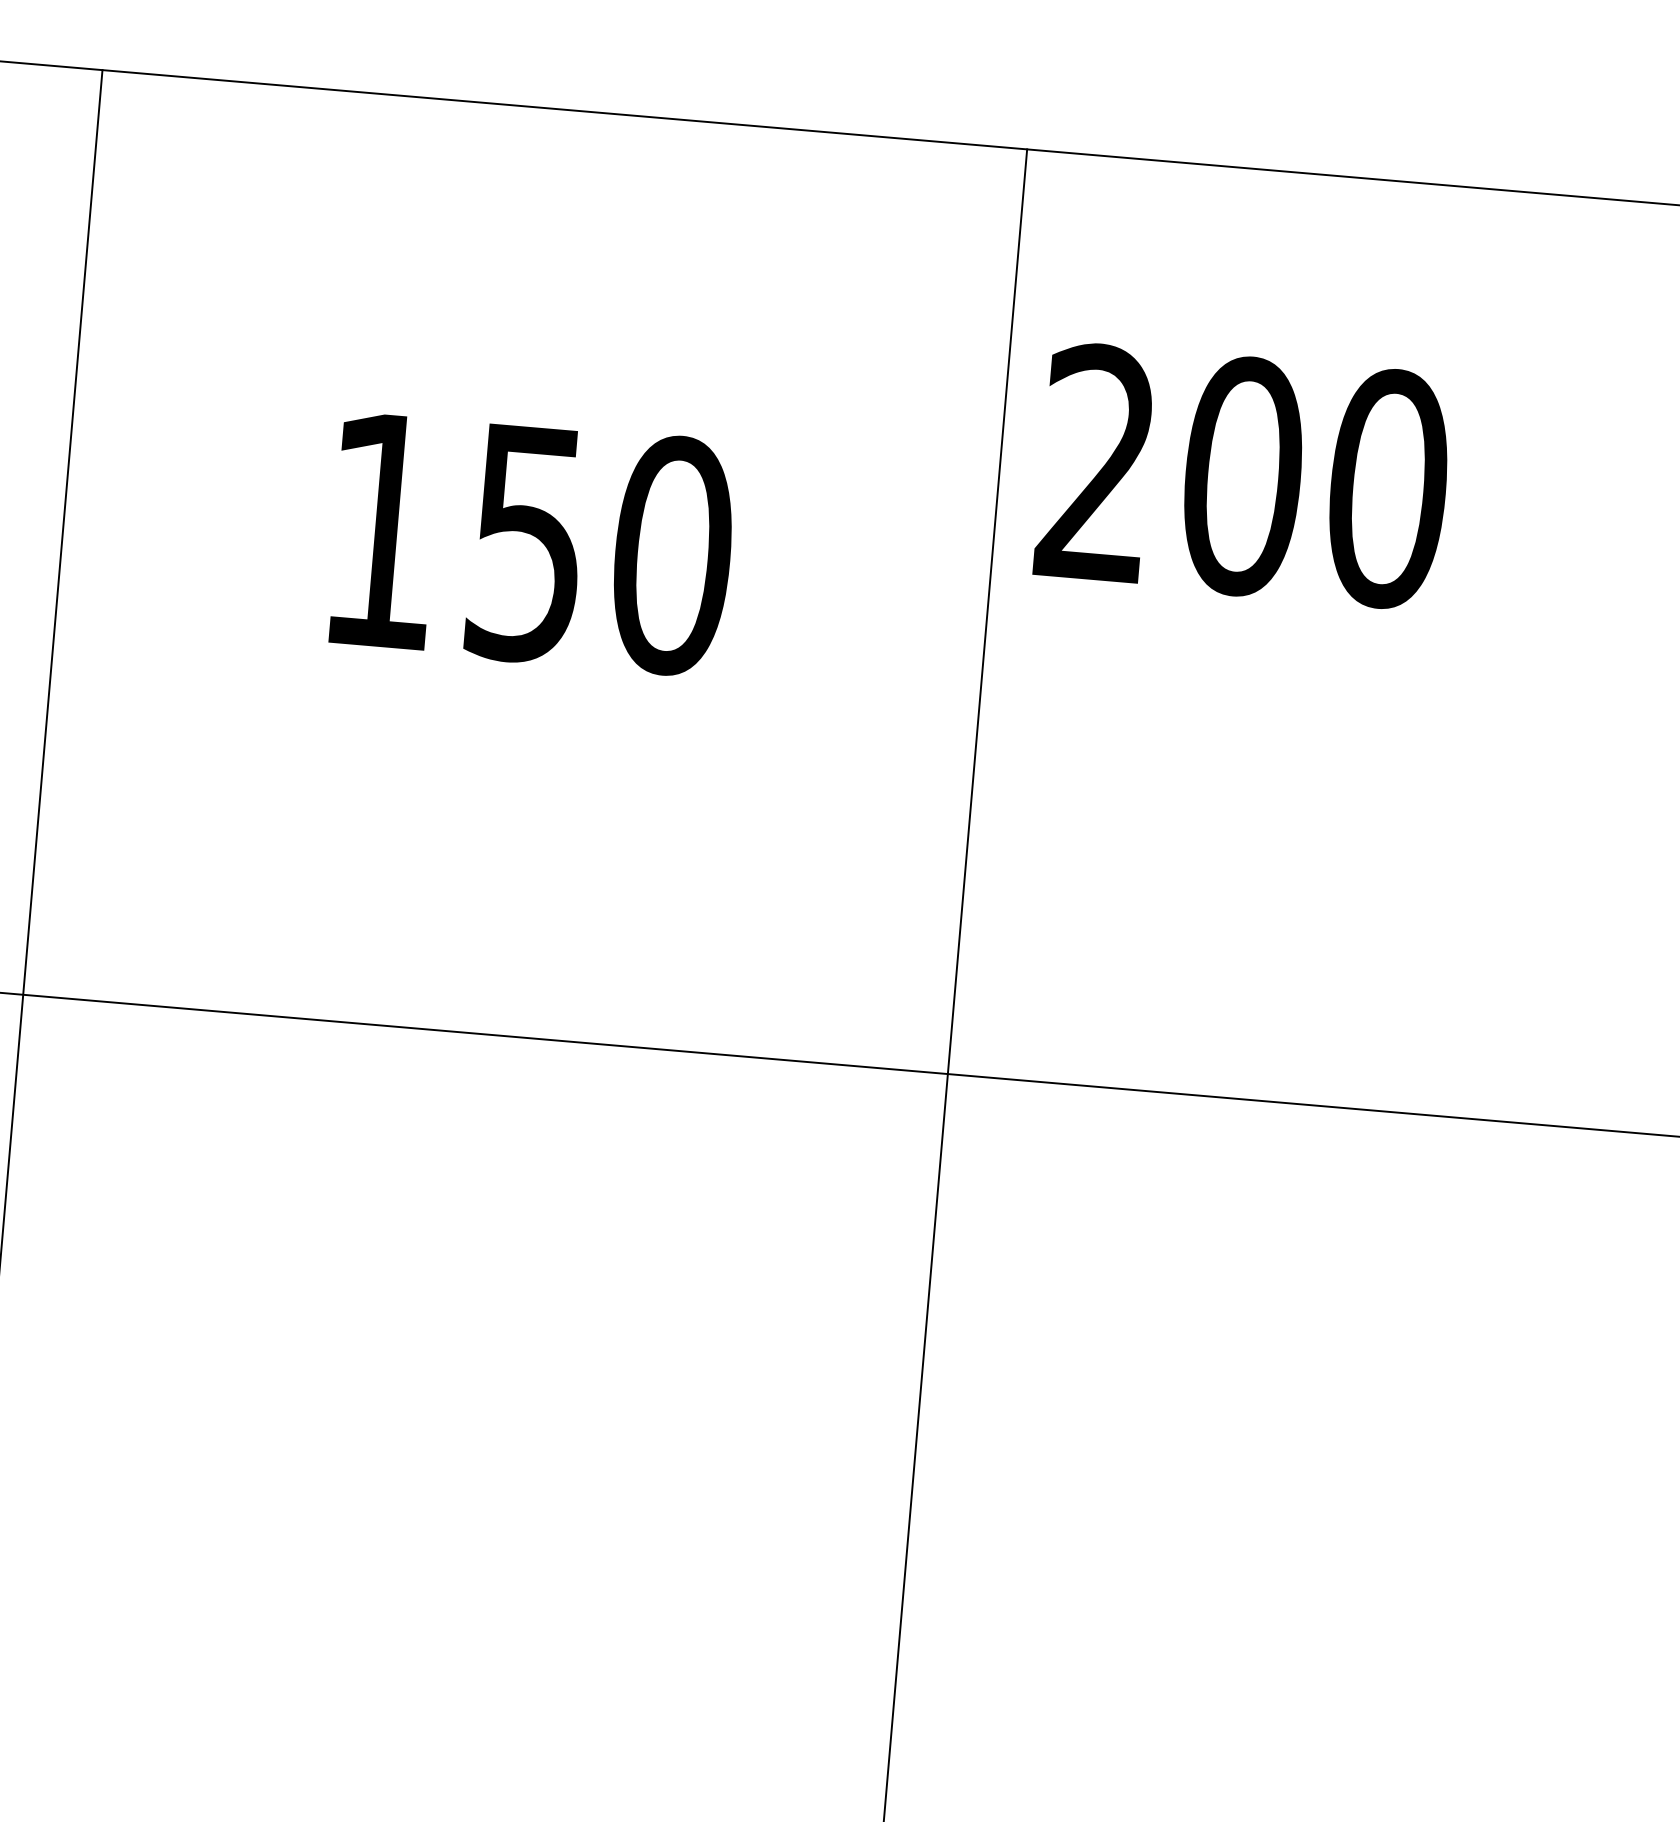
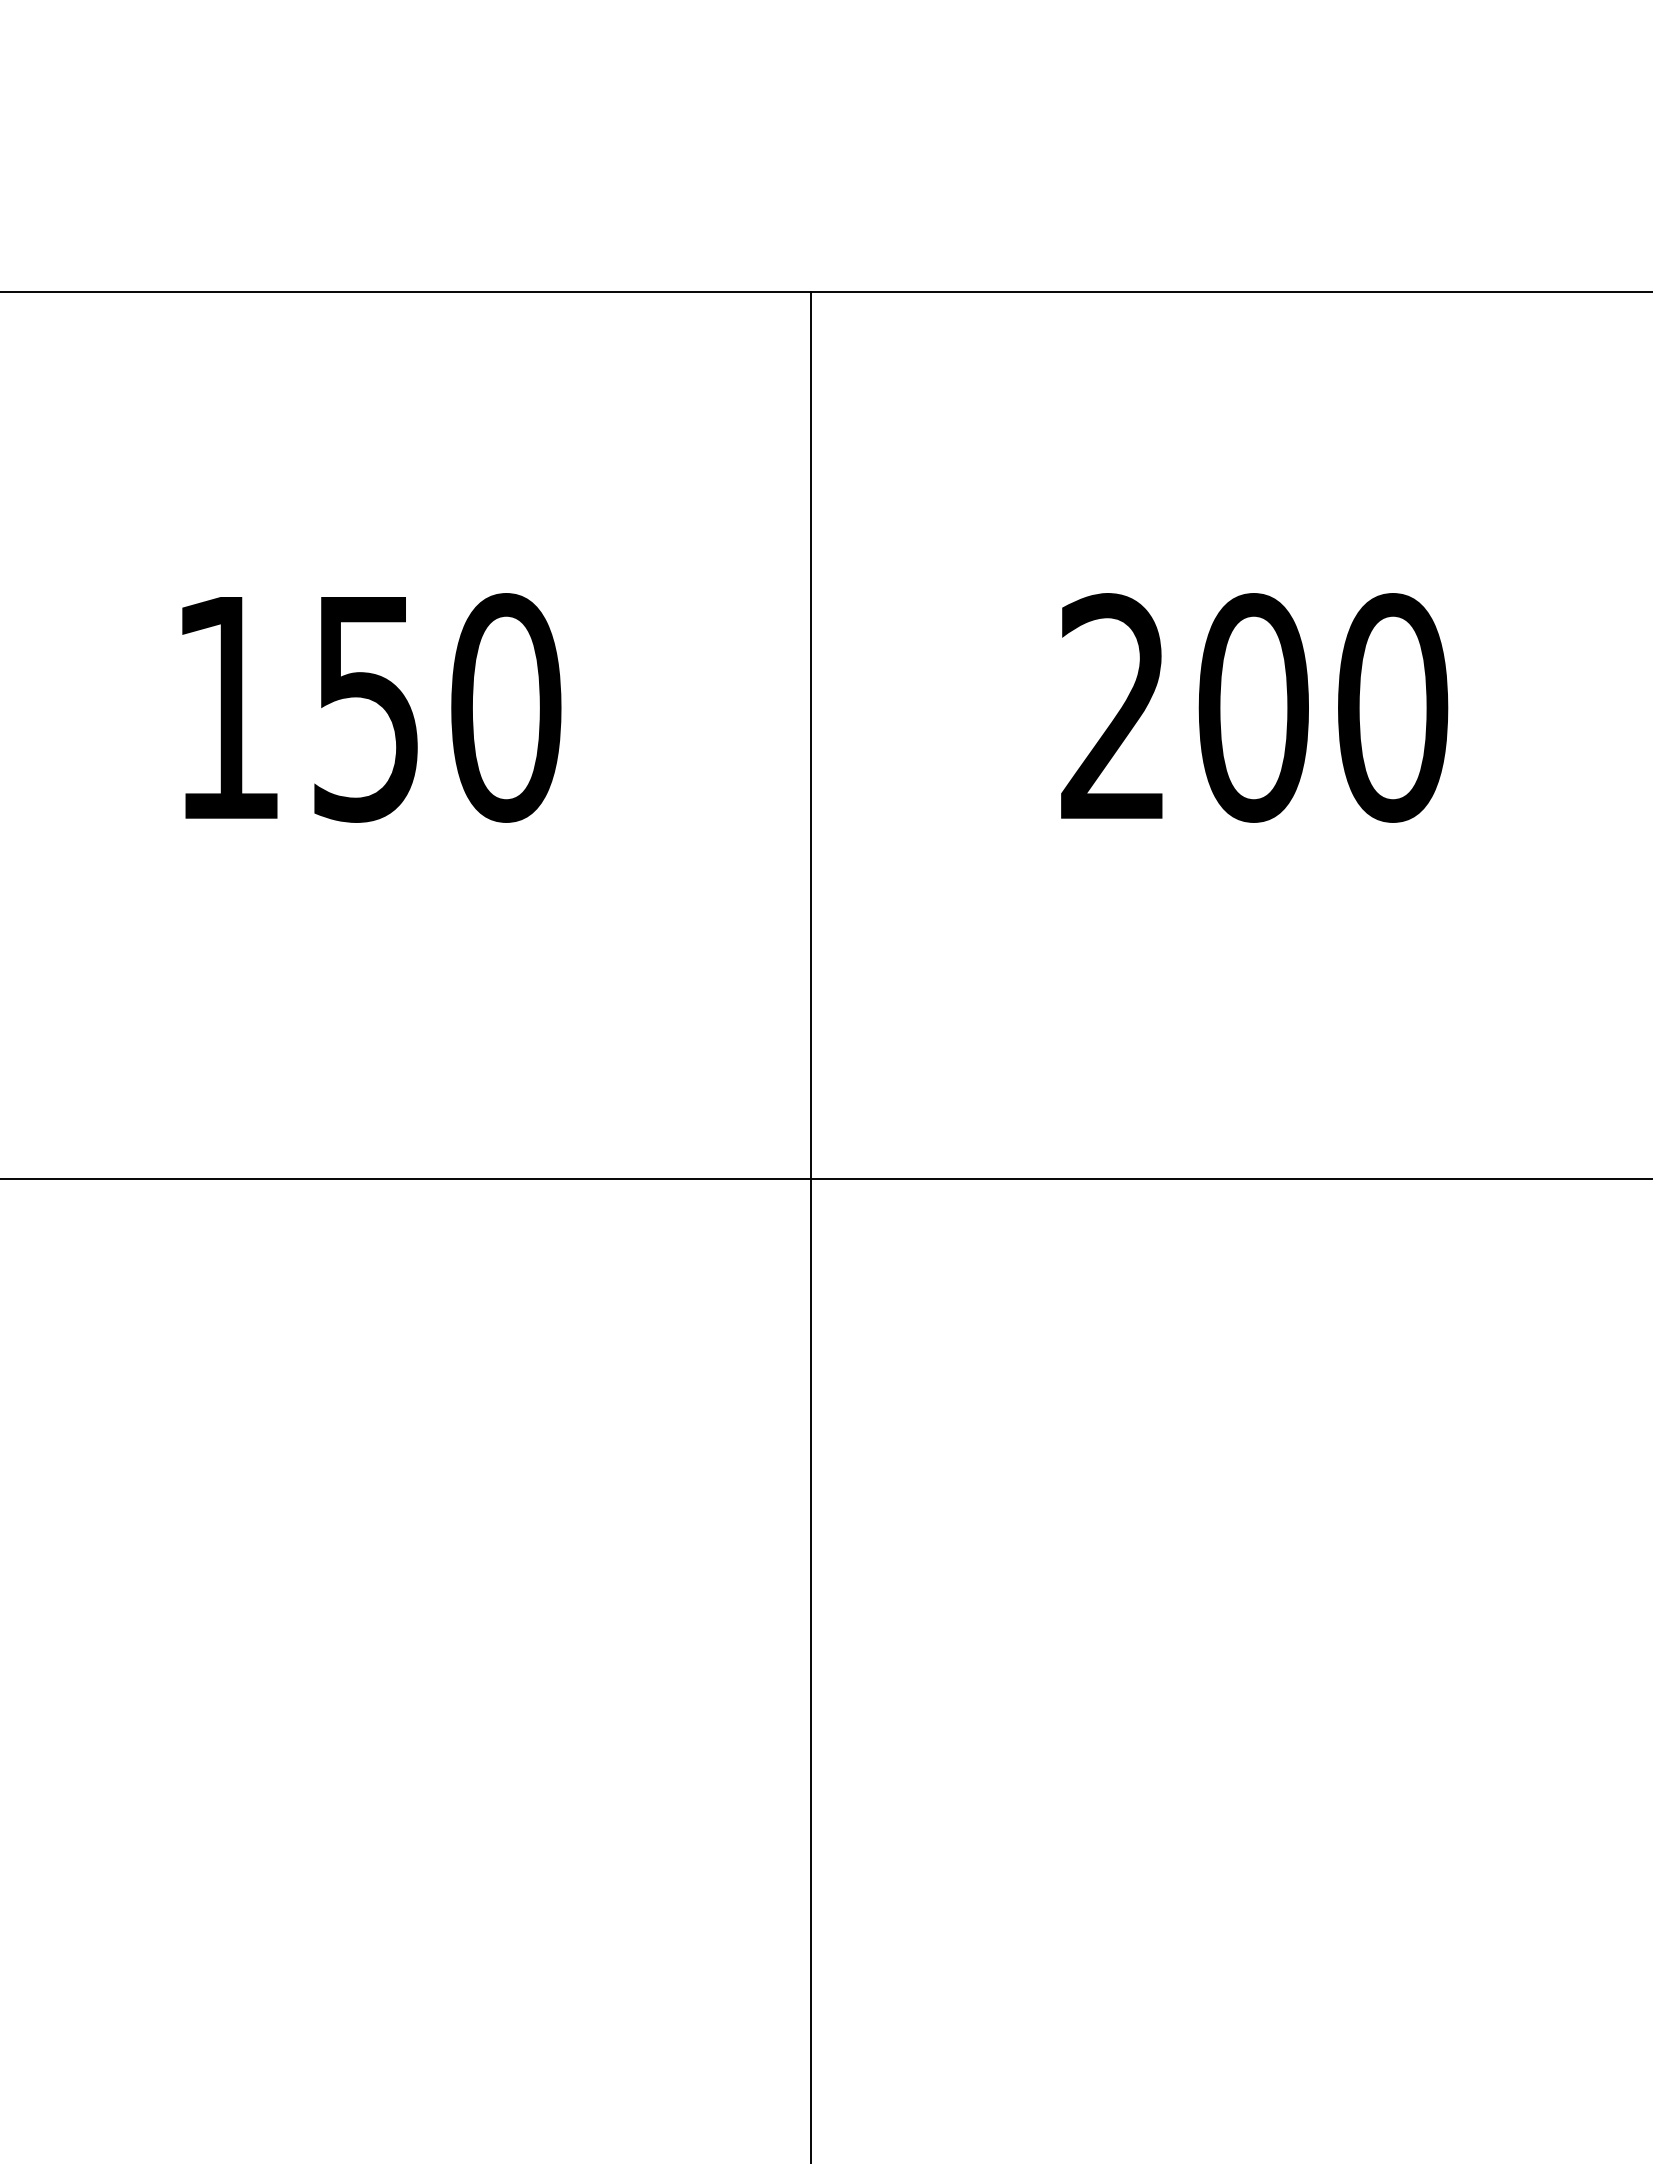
text: (1243, 476) -> (1254, 707), moved

